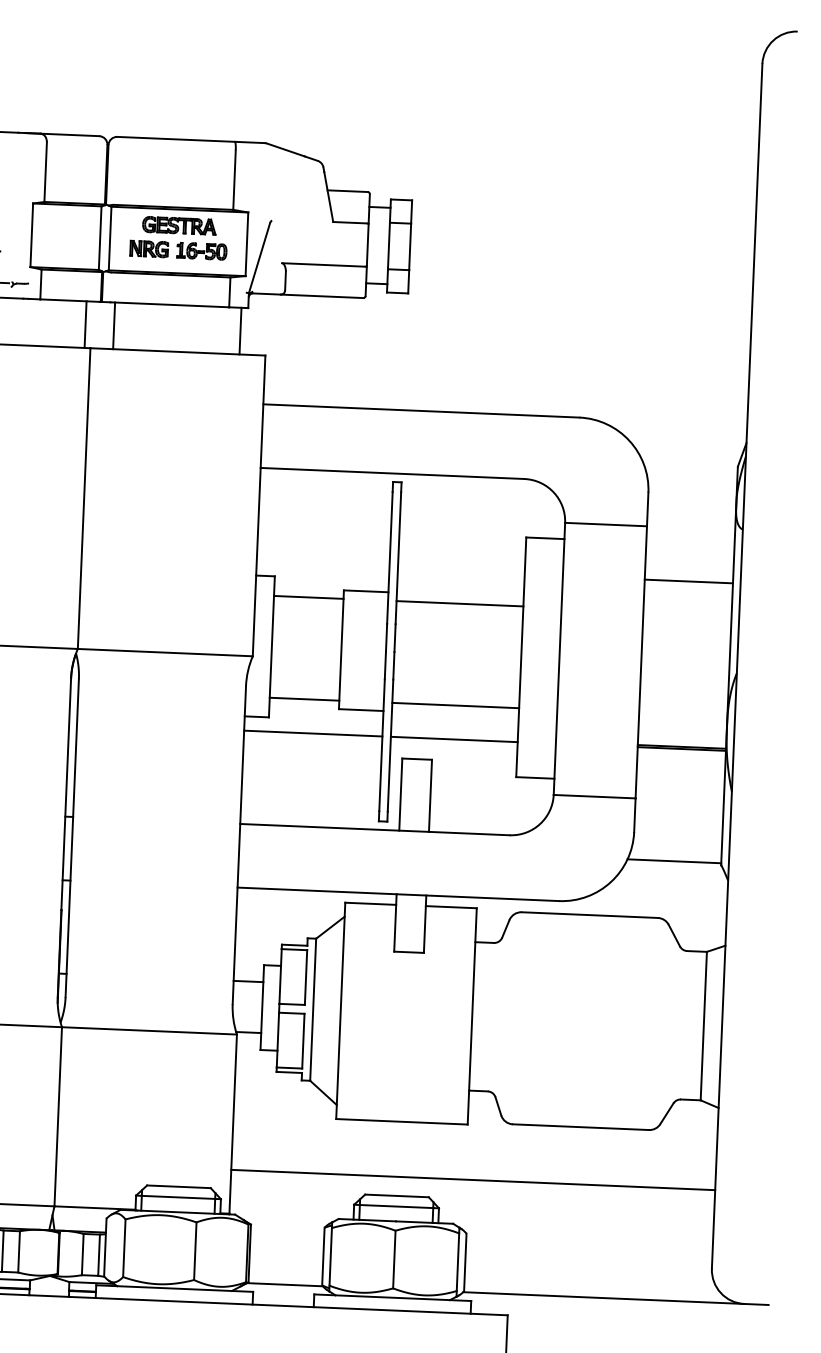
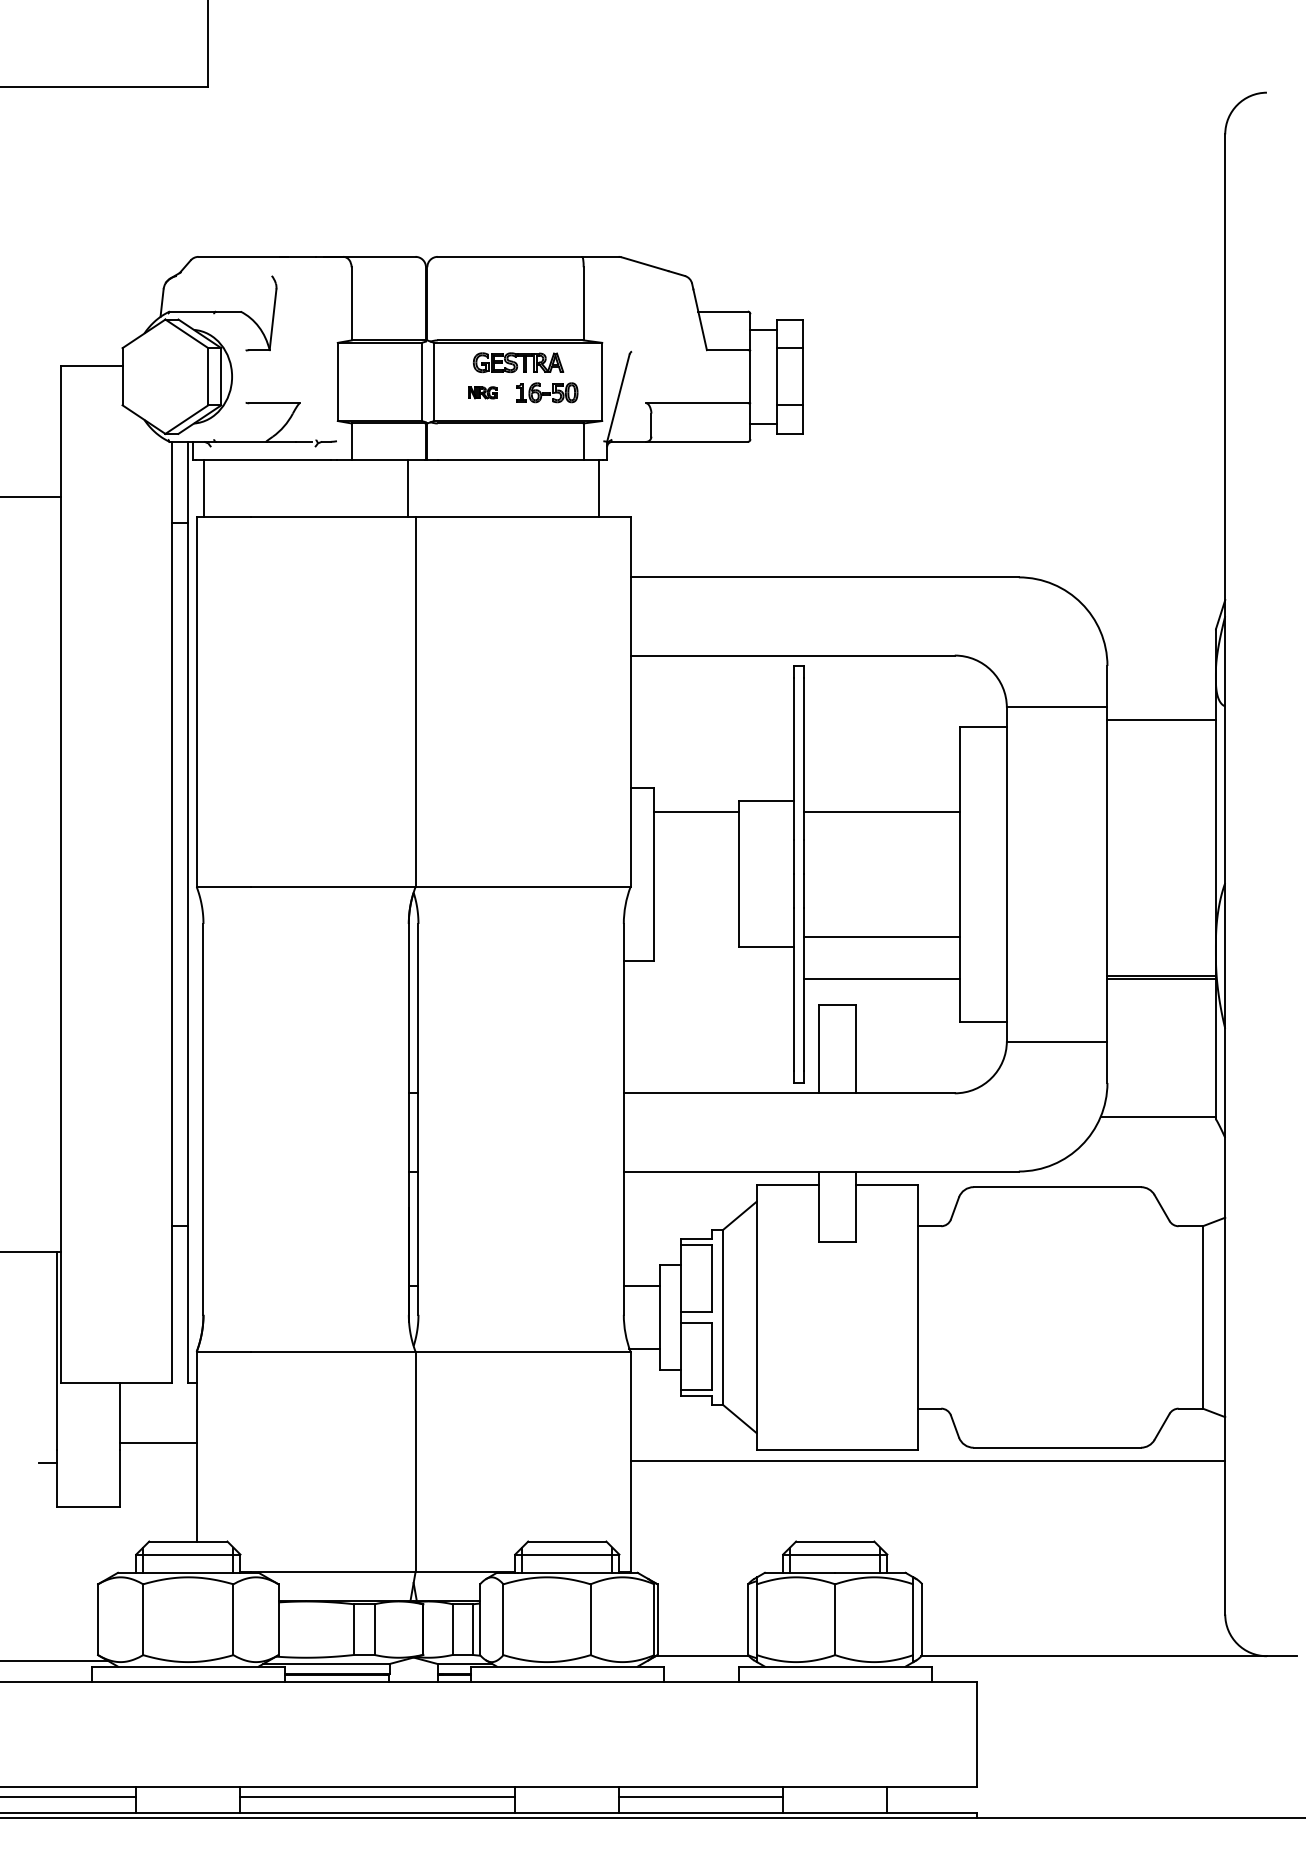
part: (149, 248) -> (482, 392), size x0.6
line: (114, 325) -> (443, 488), removed
line: (688, 581) -> (1161, 719), moved
line: (303, 699) -> (695, 937), removed
line: (313, 733) -> (708, 978), removed
line: (472, 1180) -> (927, 1461), moved

